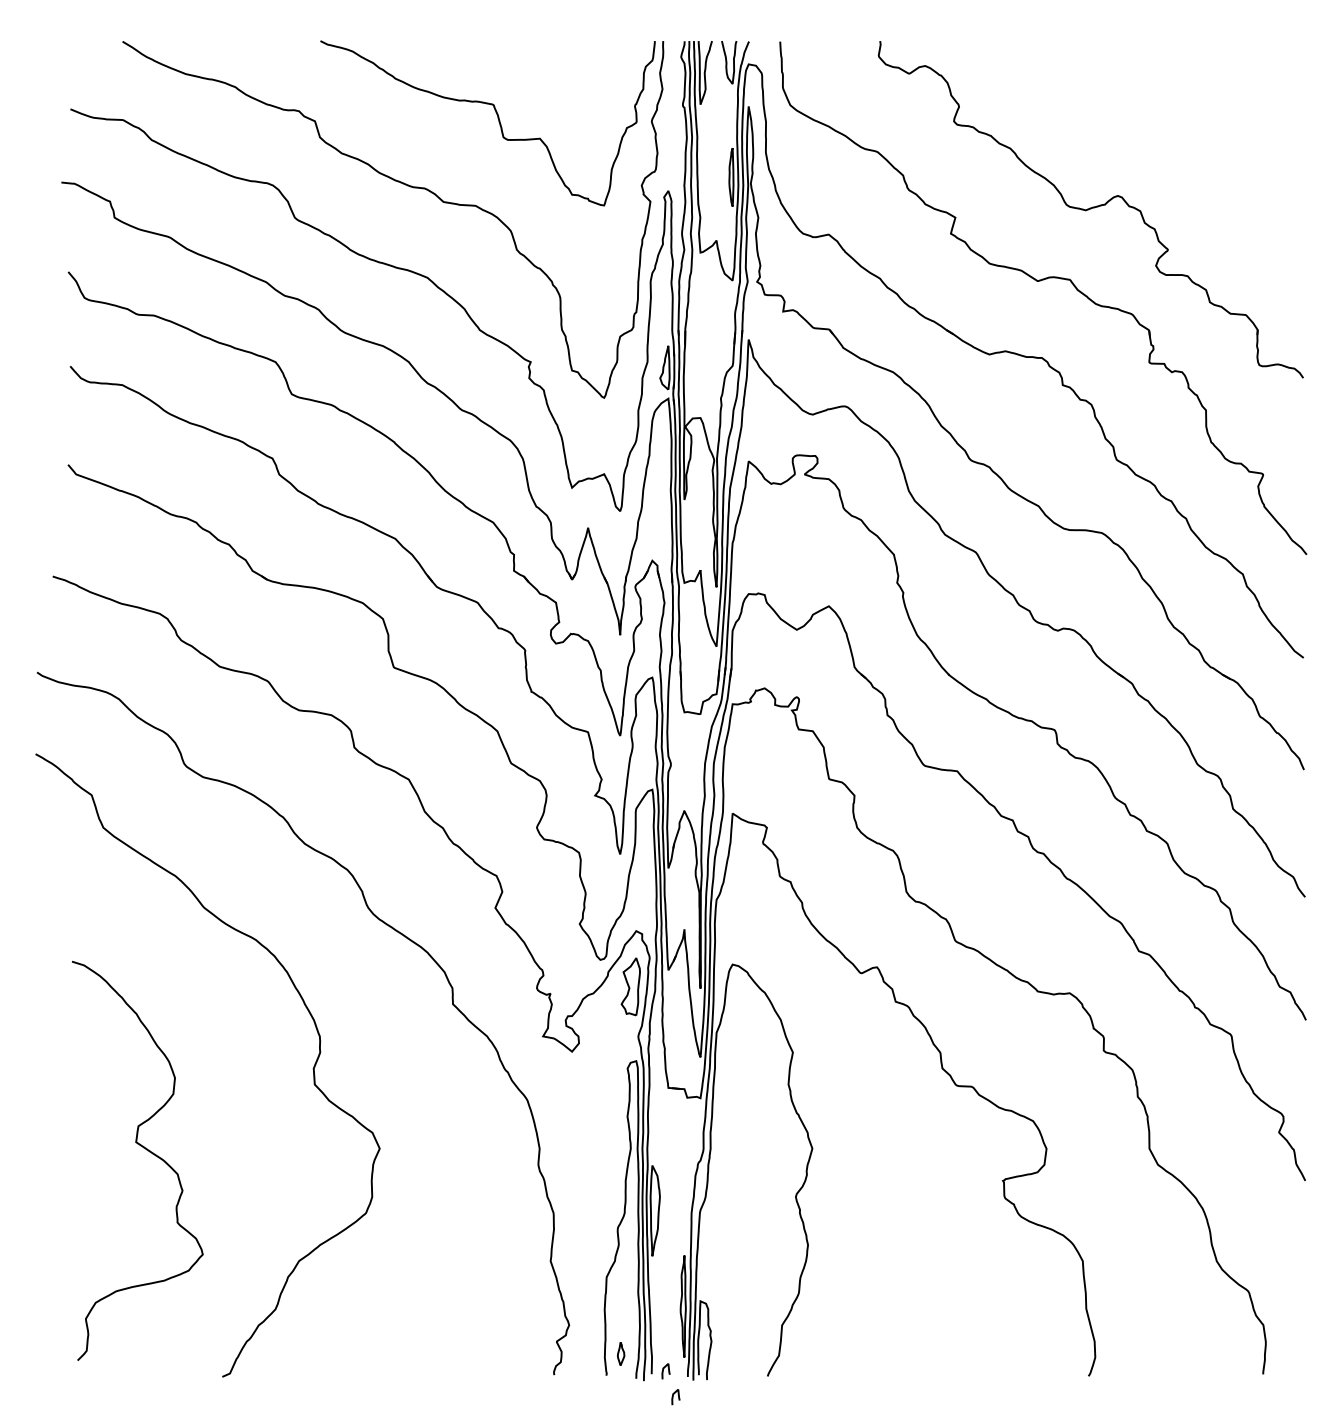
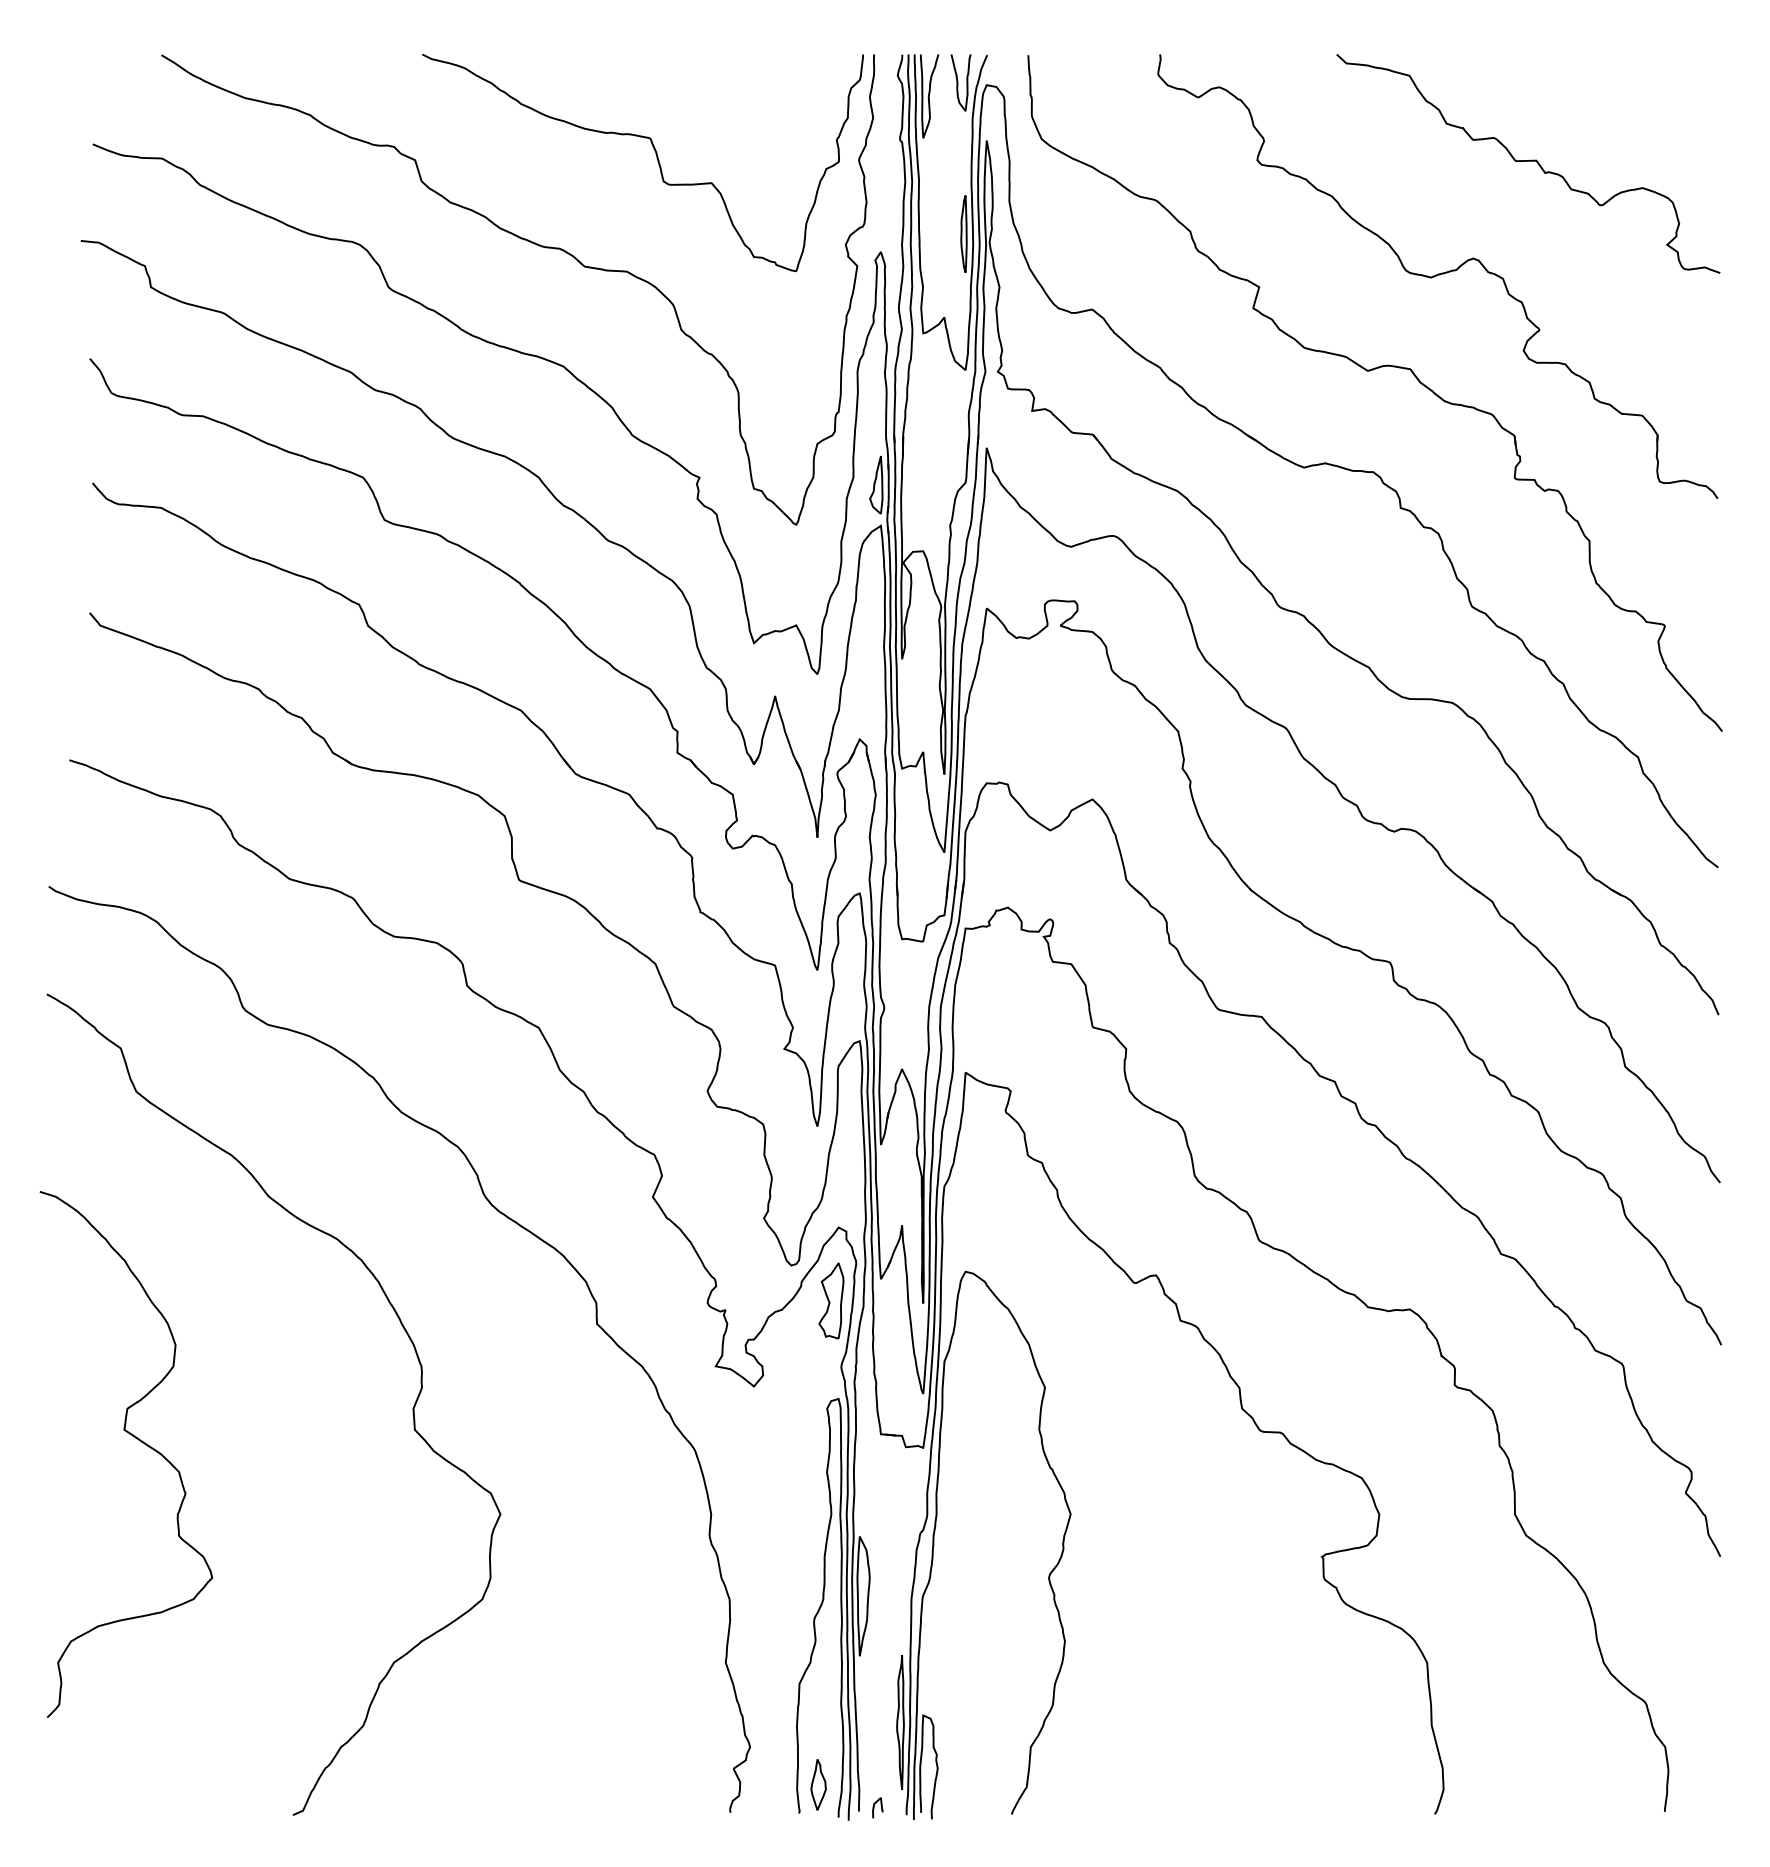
curve: (1159, 122) -> (1528, 161), added
curve: (144, 1148) -> (135, 1438), moved
part: (621, 1353) -> (818, 1784), size x1.67
curve: (673, 1396) -> (887, 1841), removed

